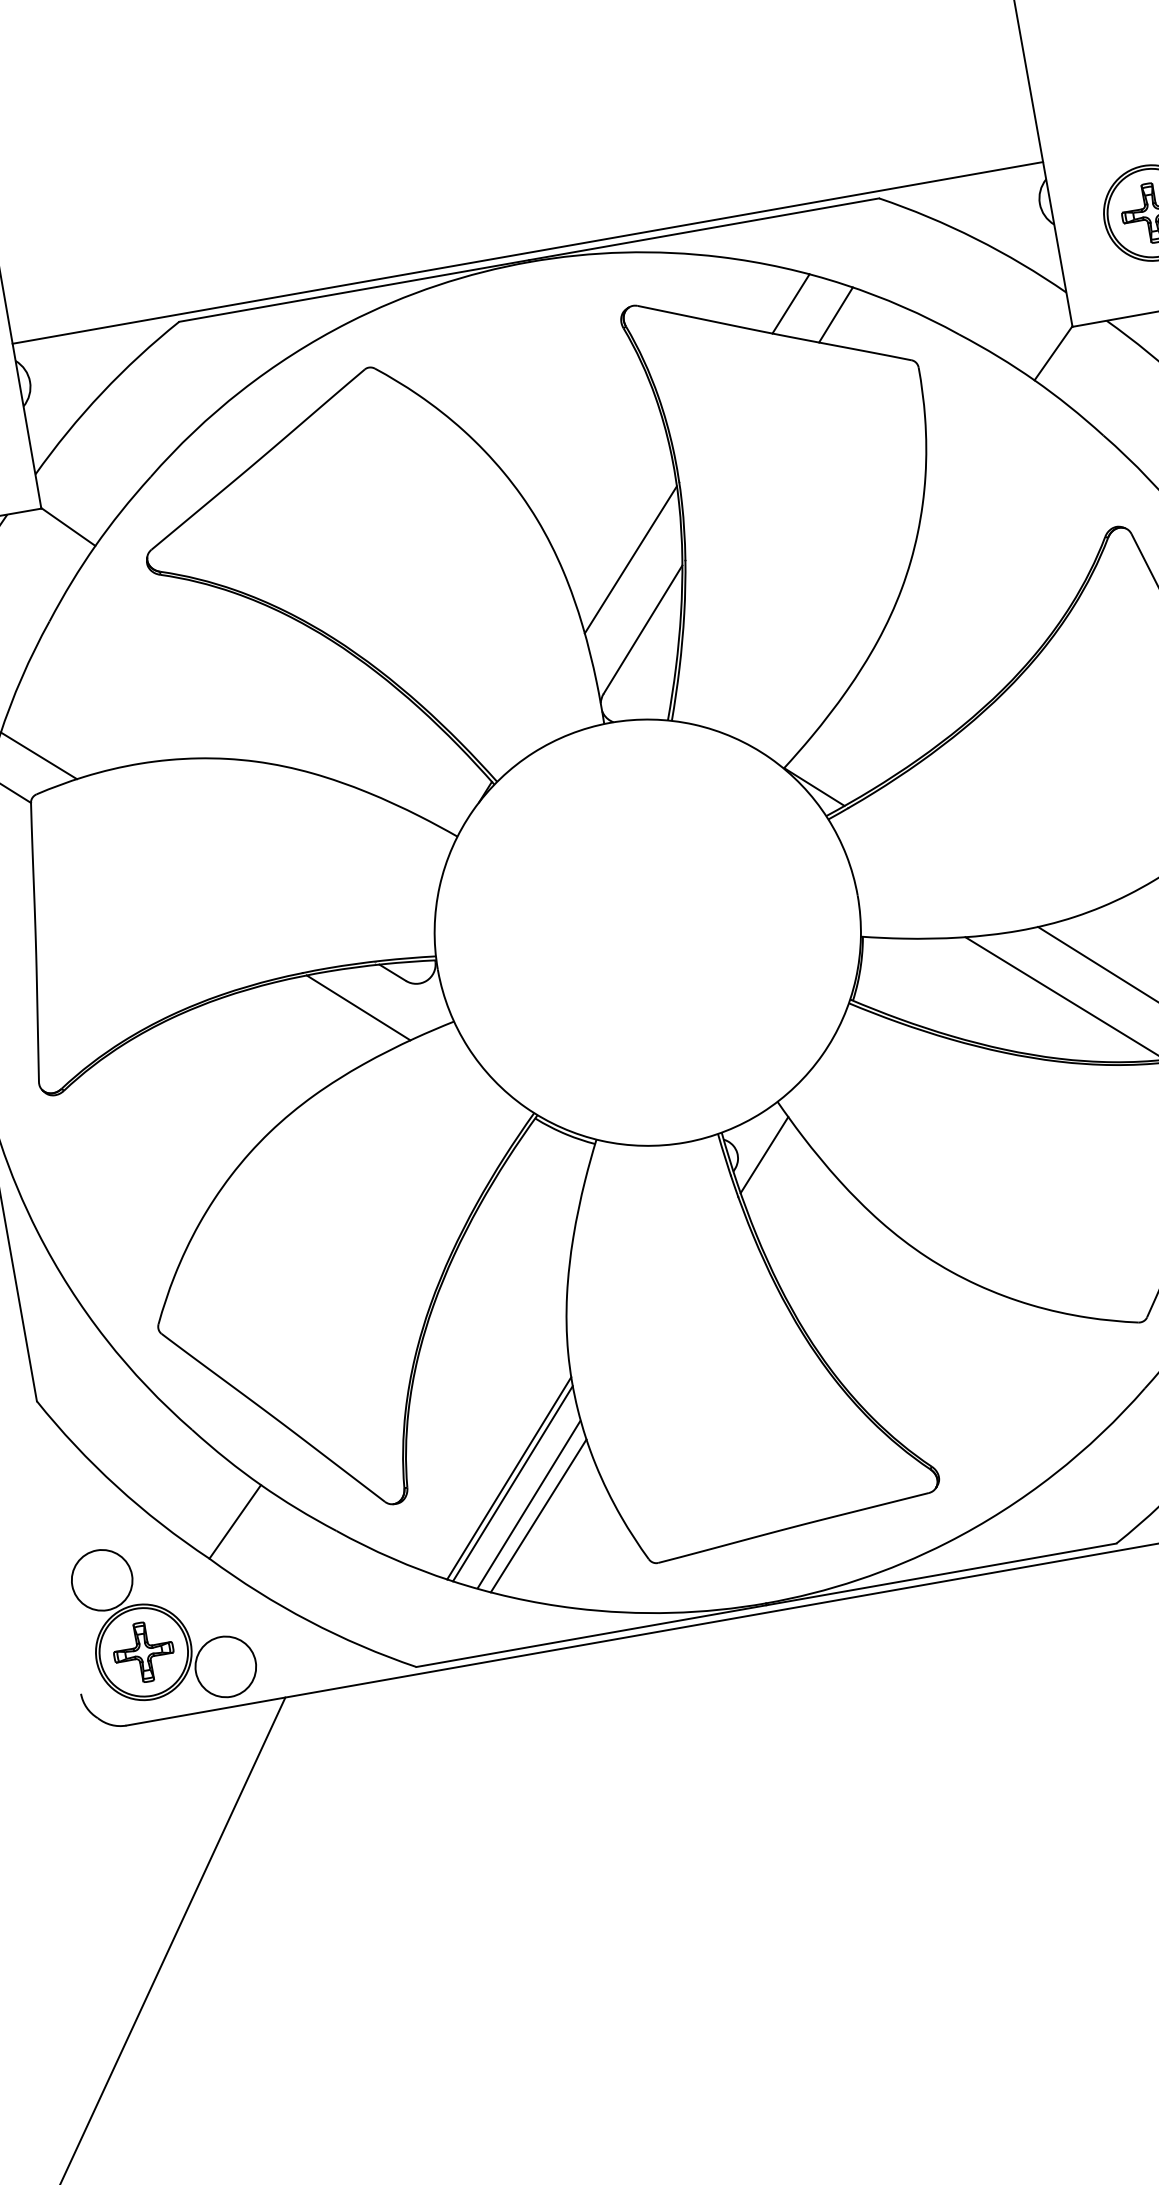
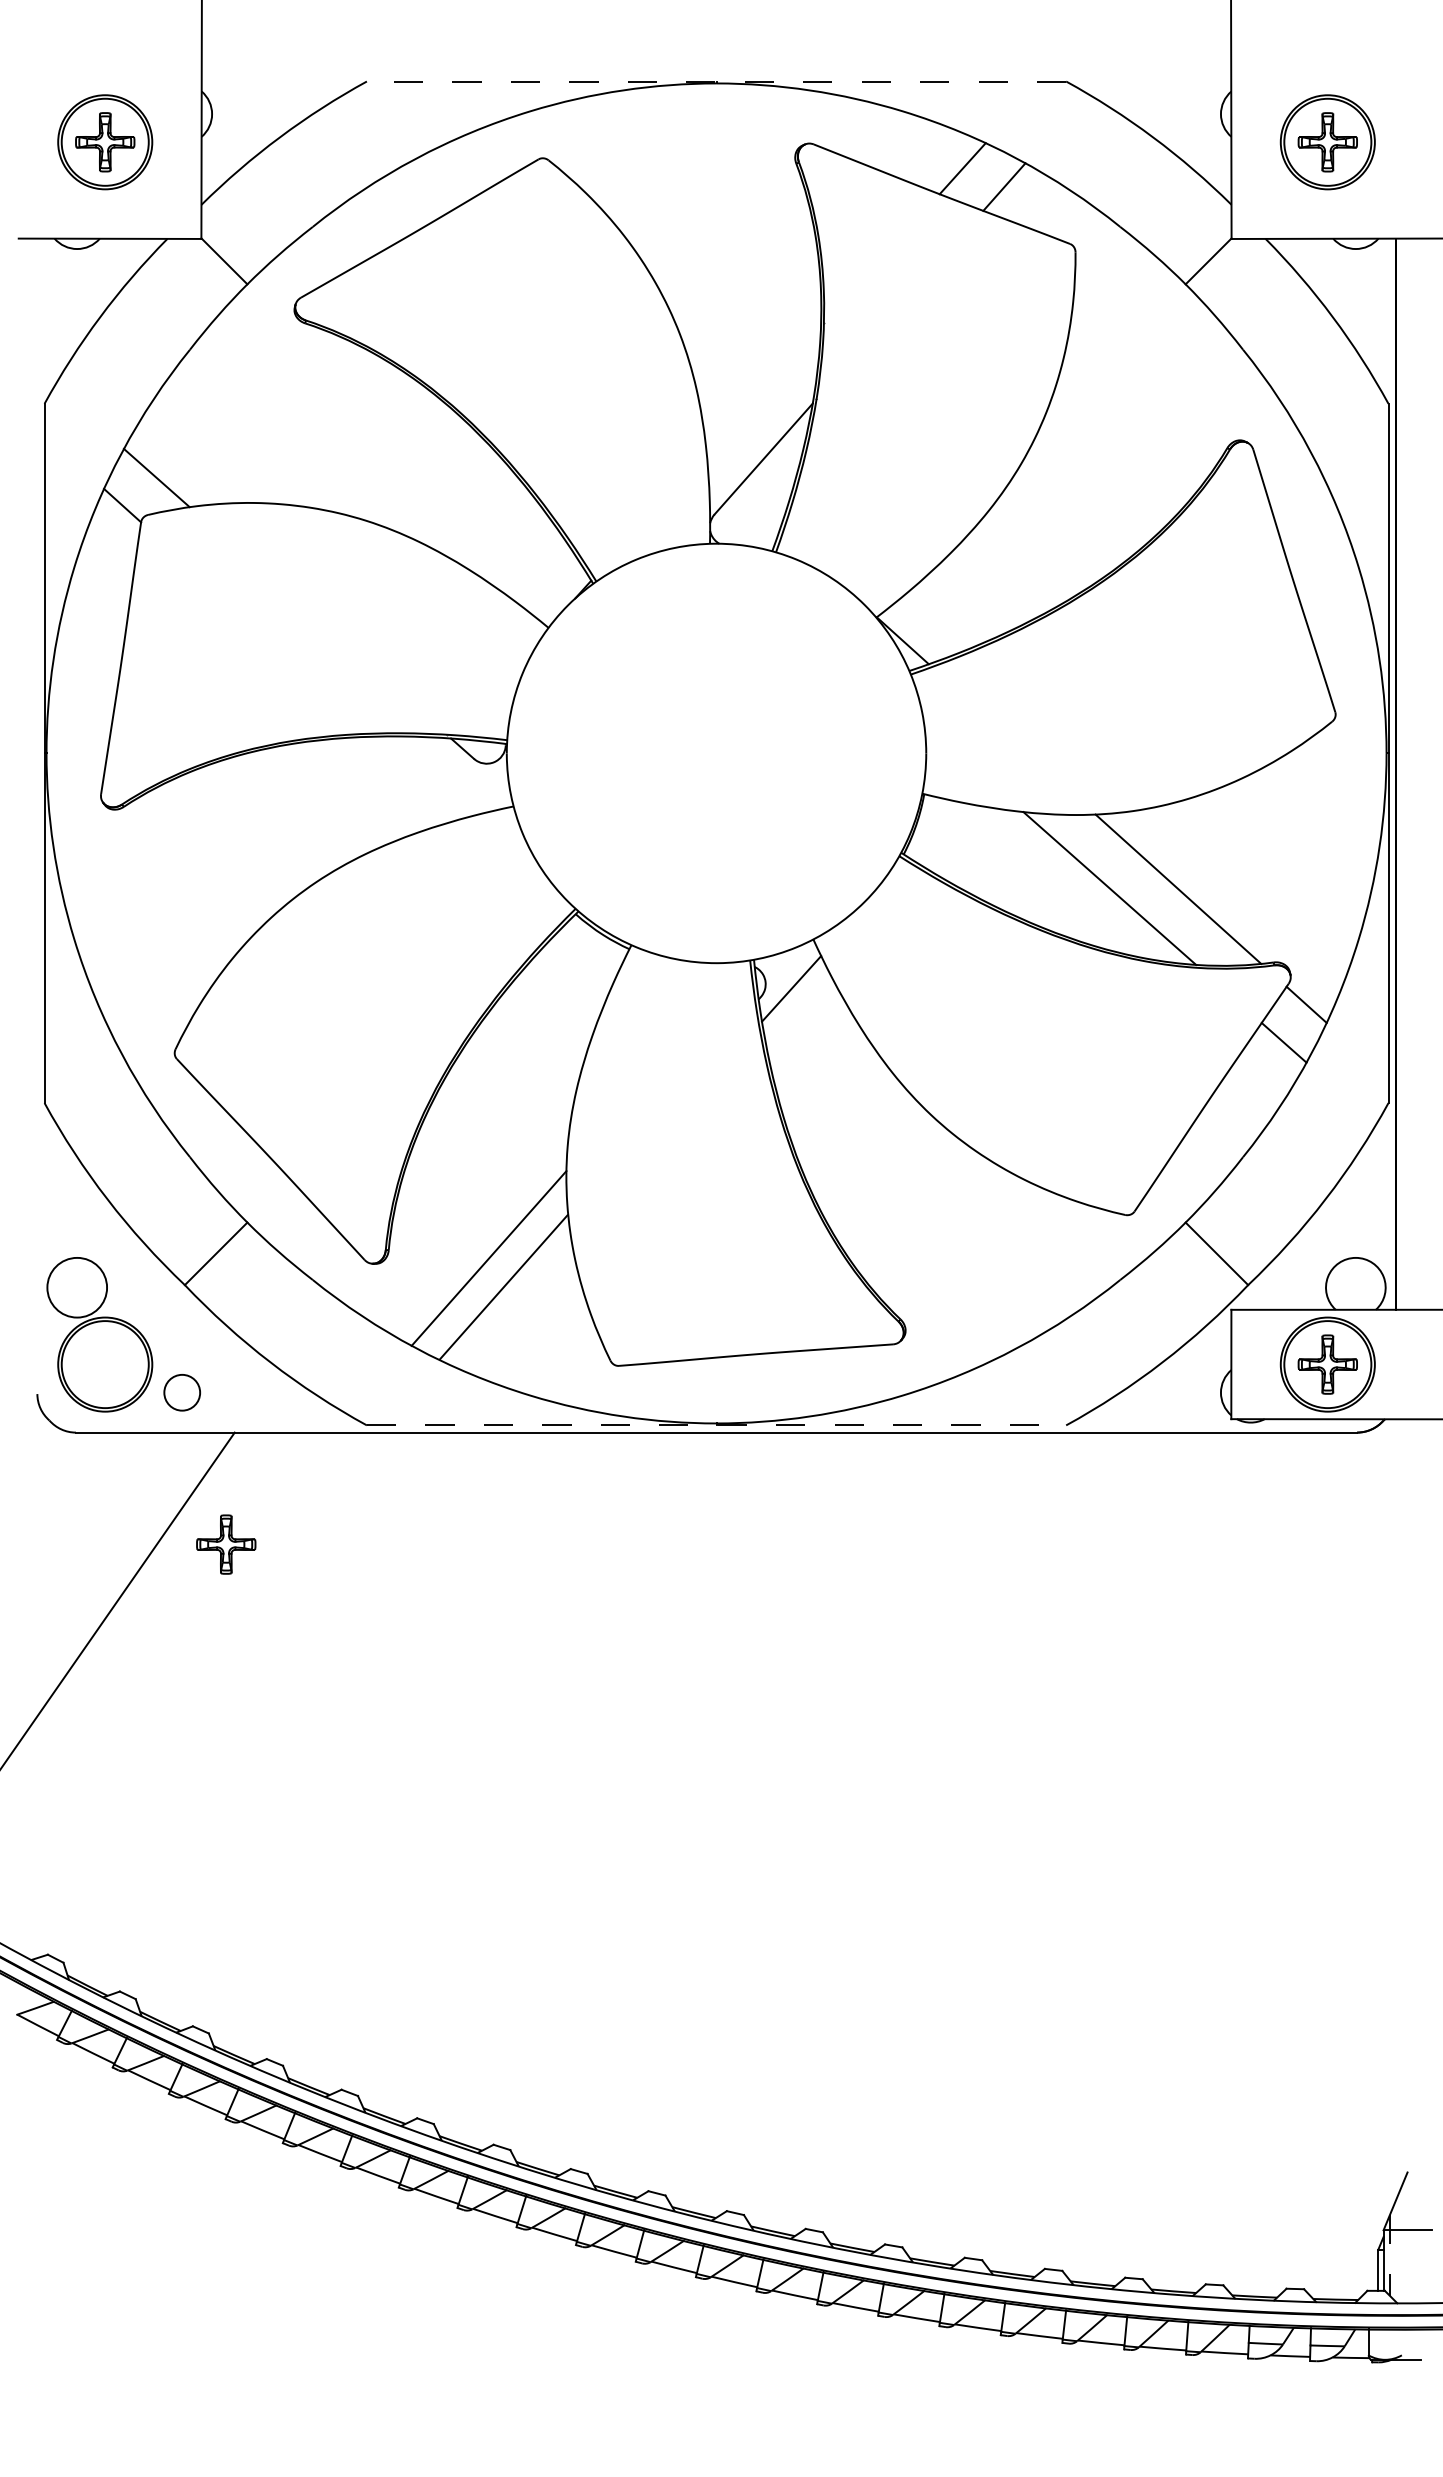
line: (527, 253) -> (716, 74), removed
line: (529, 260) -> (716, 81), solid -> dashed
line: (630, 559) -> (763, 388), removed
line: (358, 1007) -> (423, 776), removed
line: (512, 1482) -> (491, 1263), removed
line: (537, 1515) -> (510, 1299), removed
line: (766, 1605) -> (716, 1425), solid -> dashed
part: (144, 1652) -> (226, 1544), moved
circle: (226, 1666) -> (182, 1392), size x0.6

